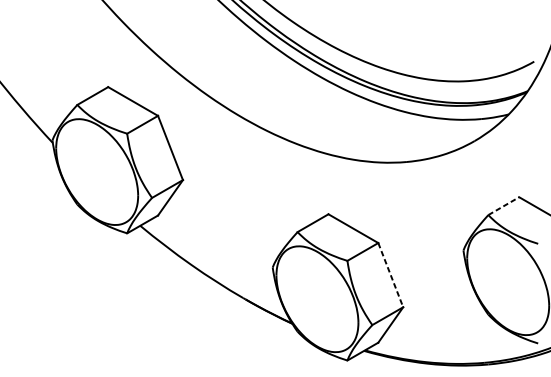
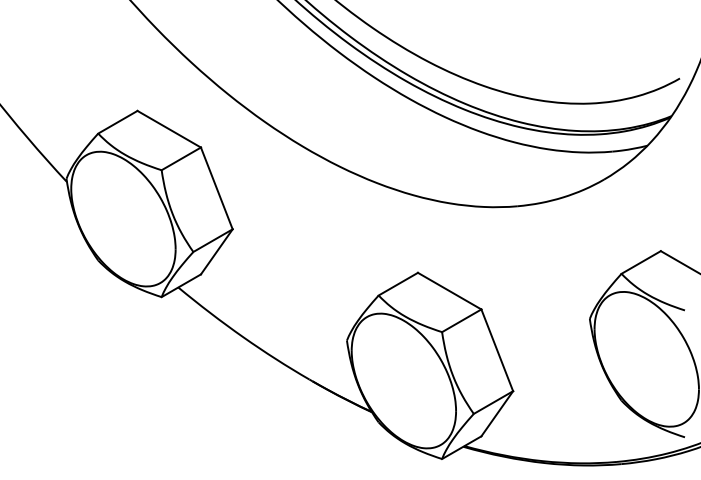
line: (504, 206) -> (641, 262), dashed -> solid
line: (390, 275) -> (497, 350), dashed -> solid

